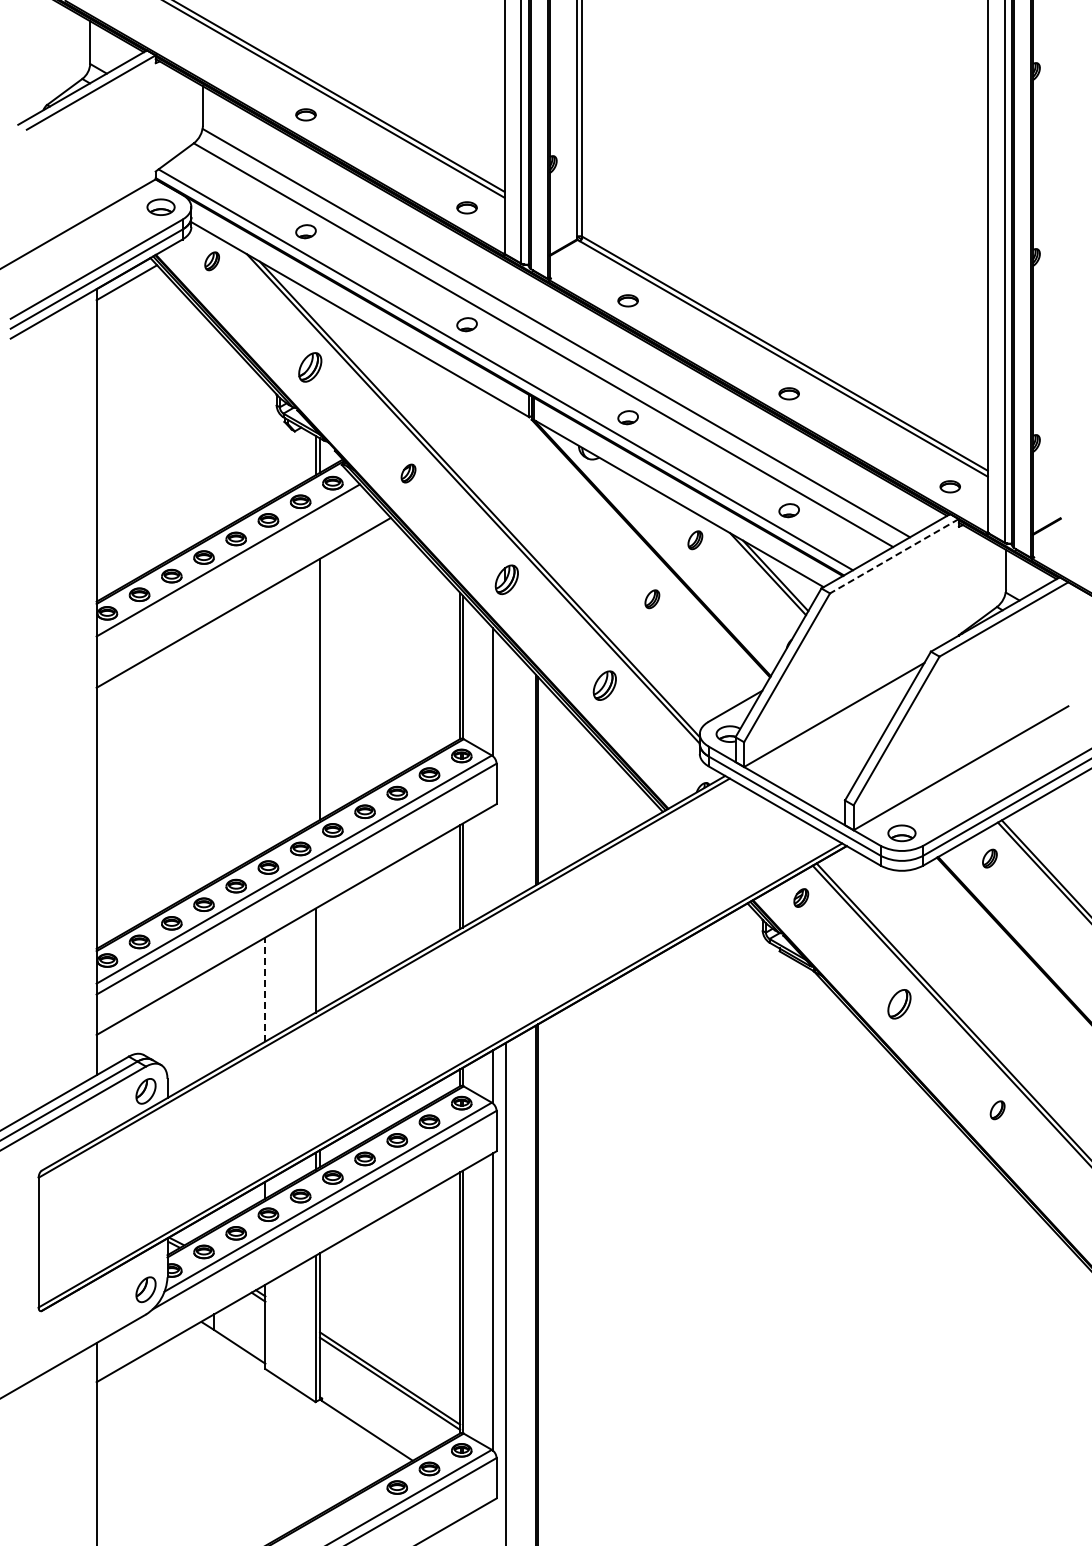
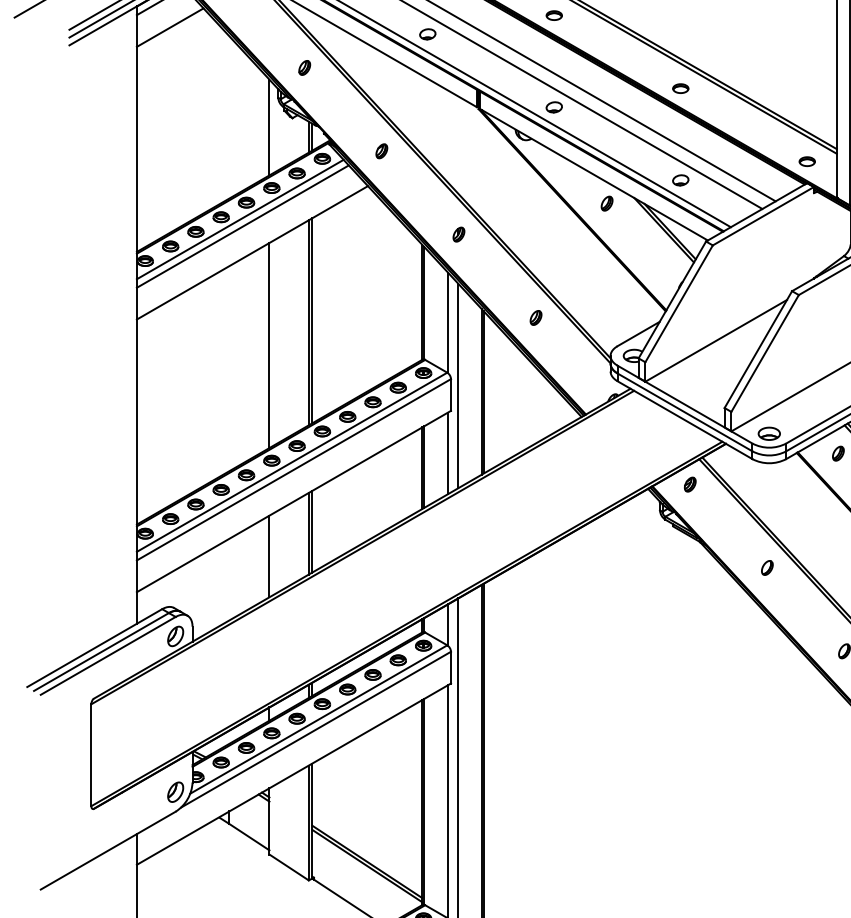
line: (138, 315) -> (169, 27), added
part: (310, 367) -> (304, 67), size x0.62
line: (265, 443) -> (269, 127), added
line: (894, 556) -> (763, 216), dashed -> solid
line: (231, 569) -> (242, 226), added
part: (506, 579) -> (458, 234), size x0.62
part: (652, 599) -> (573, 250), removed
part: (604, 685) -> (535, 317), size x0.62
line: (315, 691) -> (308, 322), added
line: (265, 720) -> (269, 345), added
line: (505, 772) -> (457, 386), added
line: (492, 858) -> (447, 453), added
line: (320, 957) -> (312, 531), added
line: (265, 989) -> (269, 556), dashed -> solid
part: (899, 1003) -> (767, 567), size x0.62

